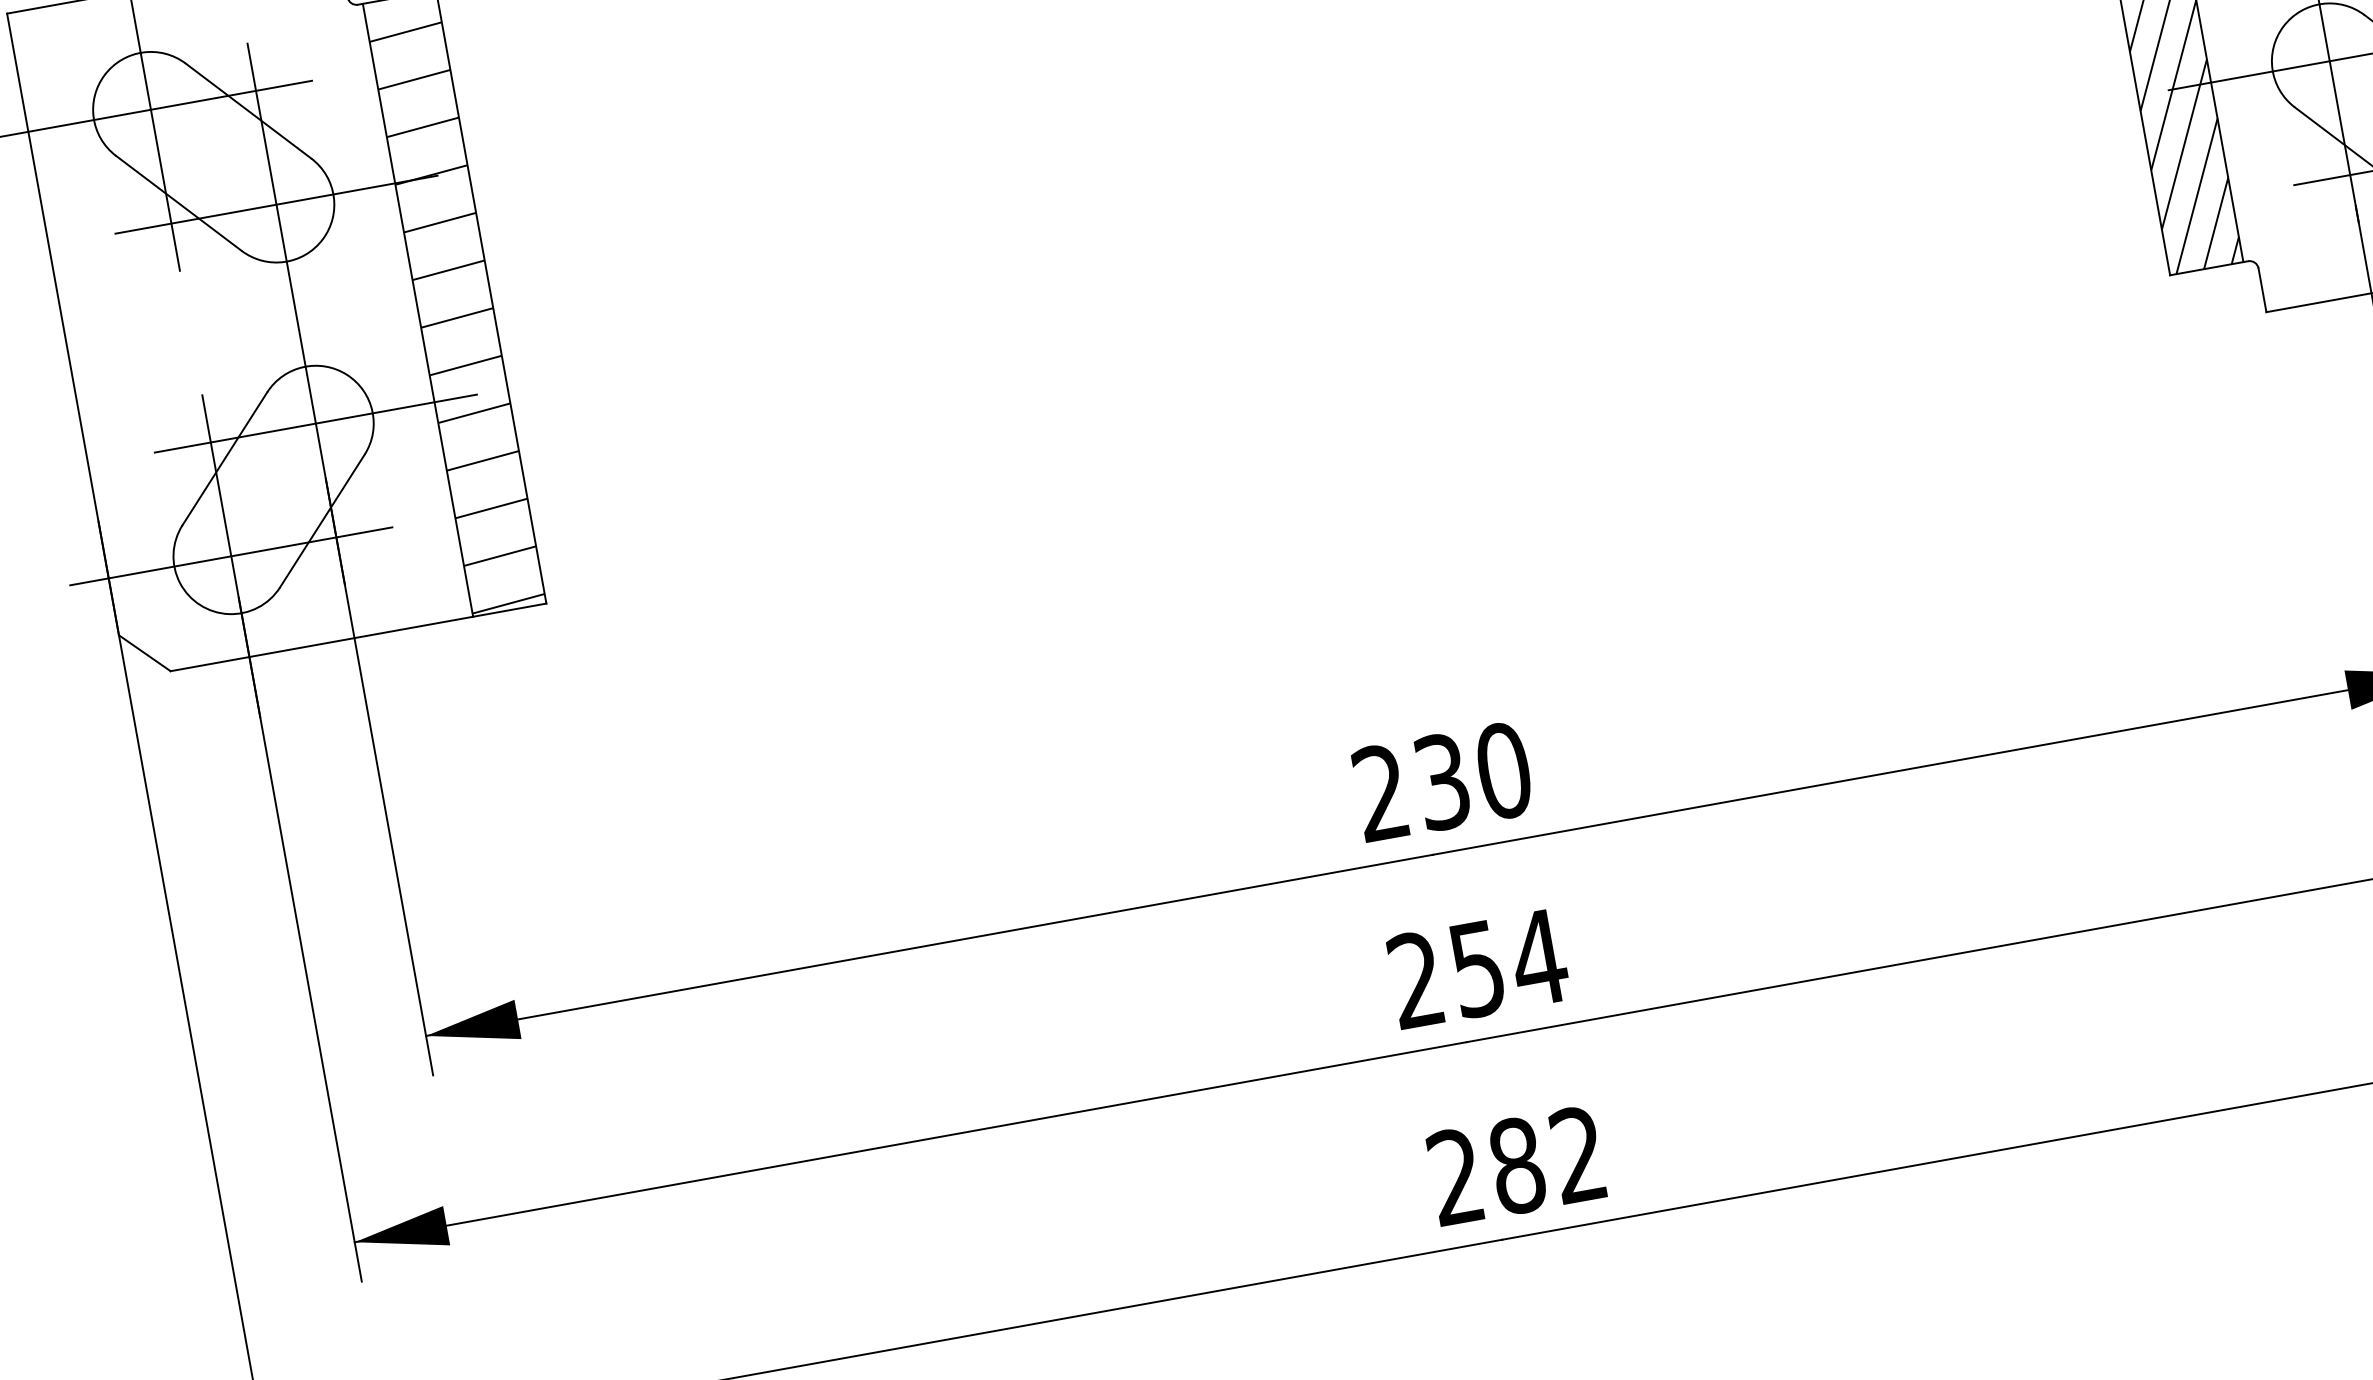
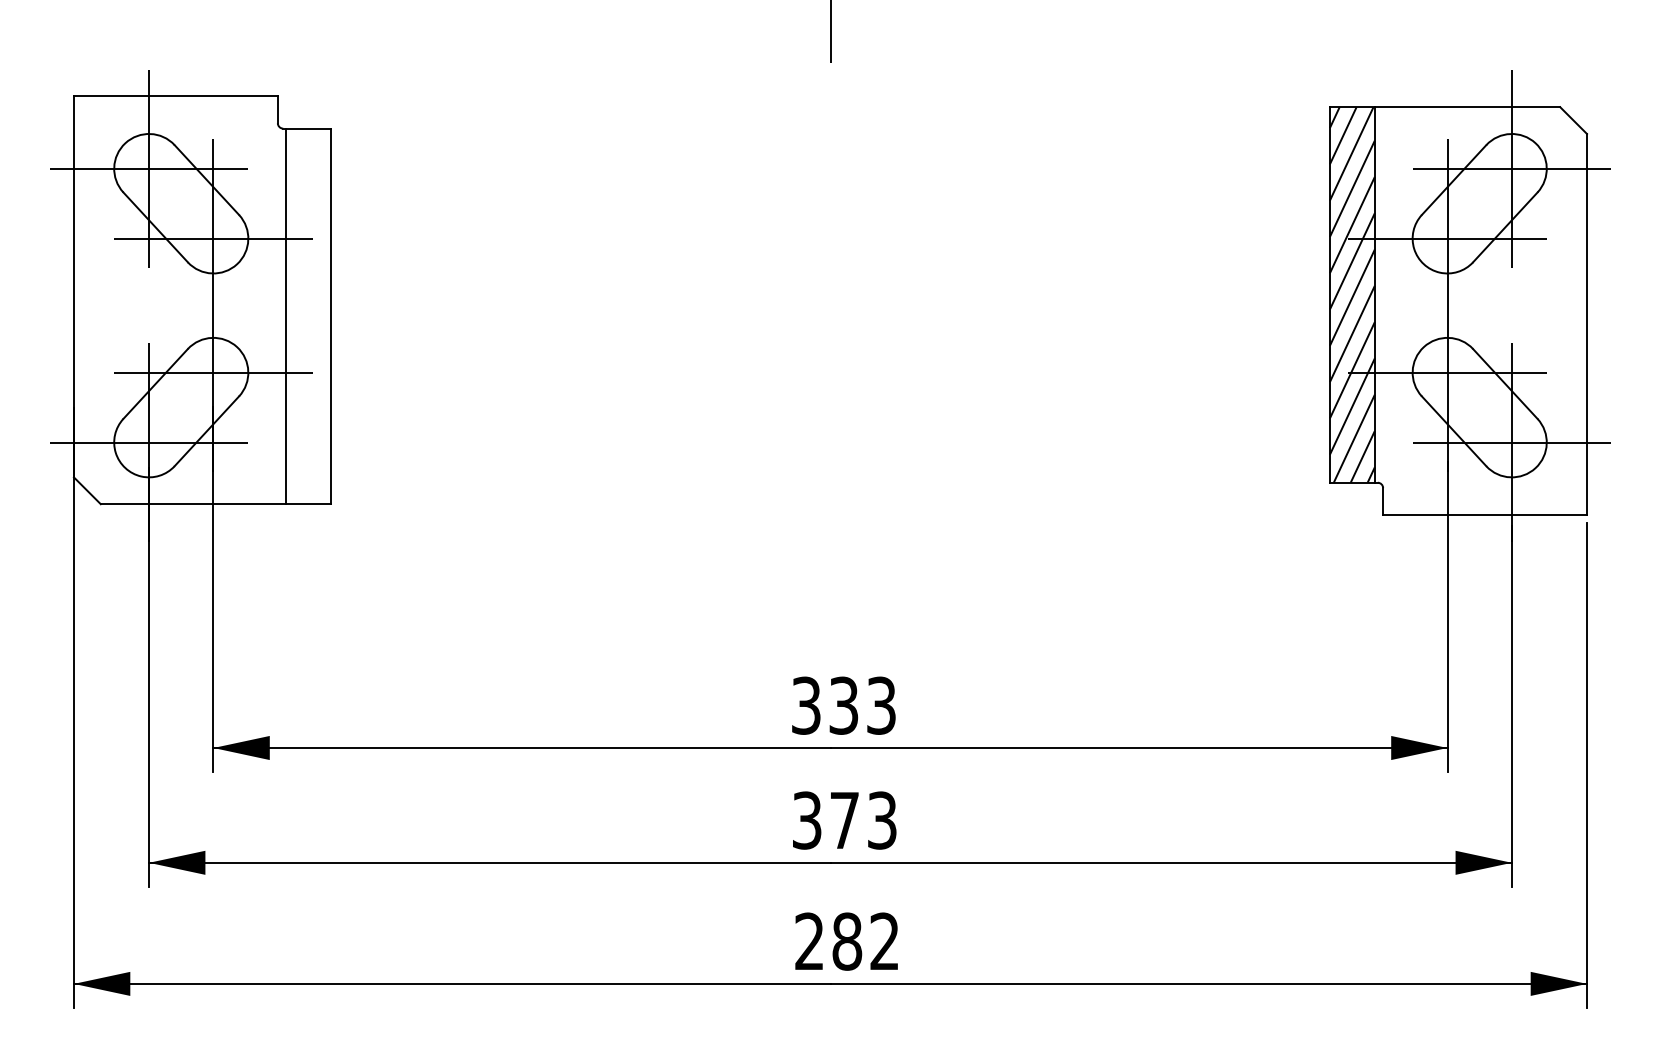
hatch: (457, 318) -> (308, 325), removed
text: (1443, 781) -> (844, 705), 230 -> 333
text: (1477, 968) -> (844, 820), 254 -> 373

